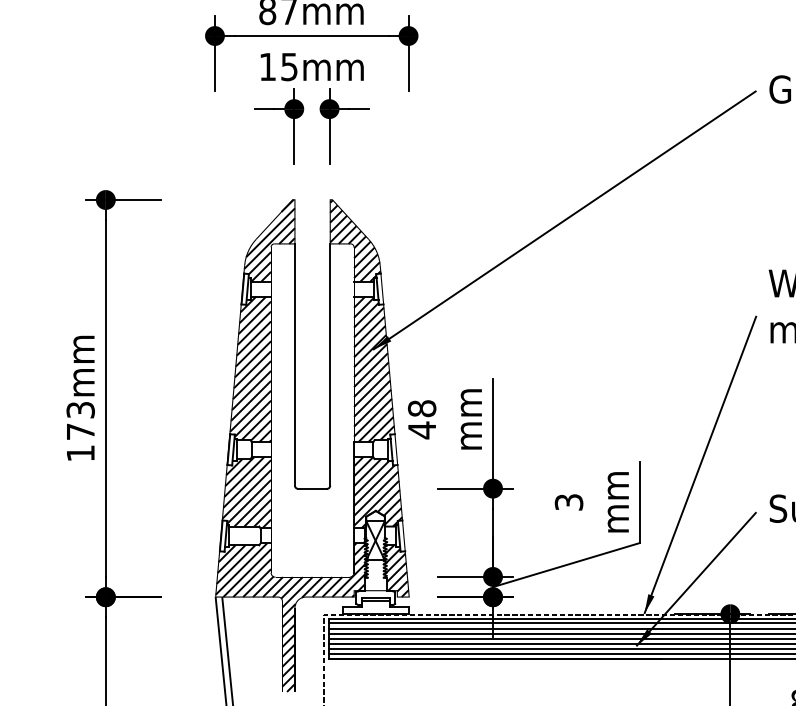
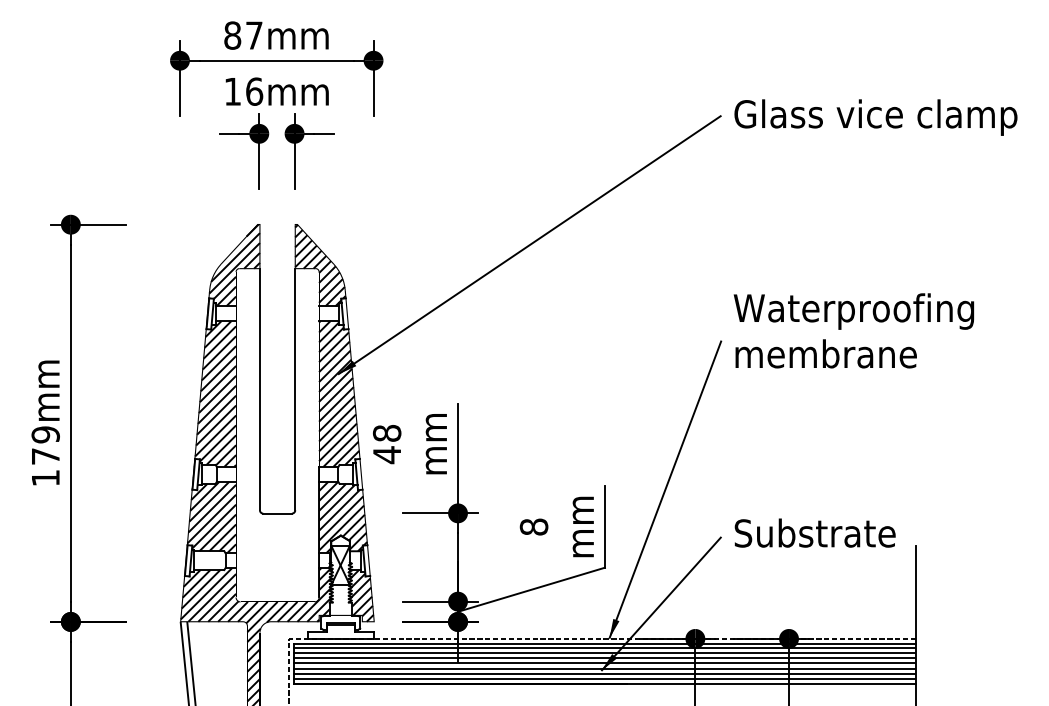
text: (289, 66) -> (254, 91), 15mm -> 16mm
text: (80, 409) -> (45, 434), 173mm -> 179mm
text: (568, 501) -> (533, 526), 3 -> 8

